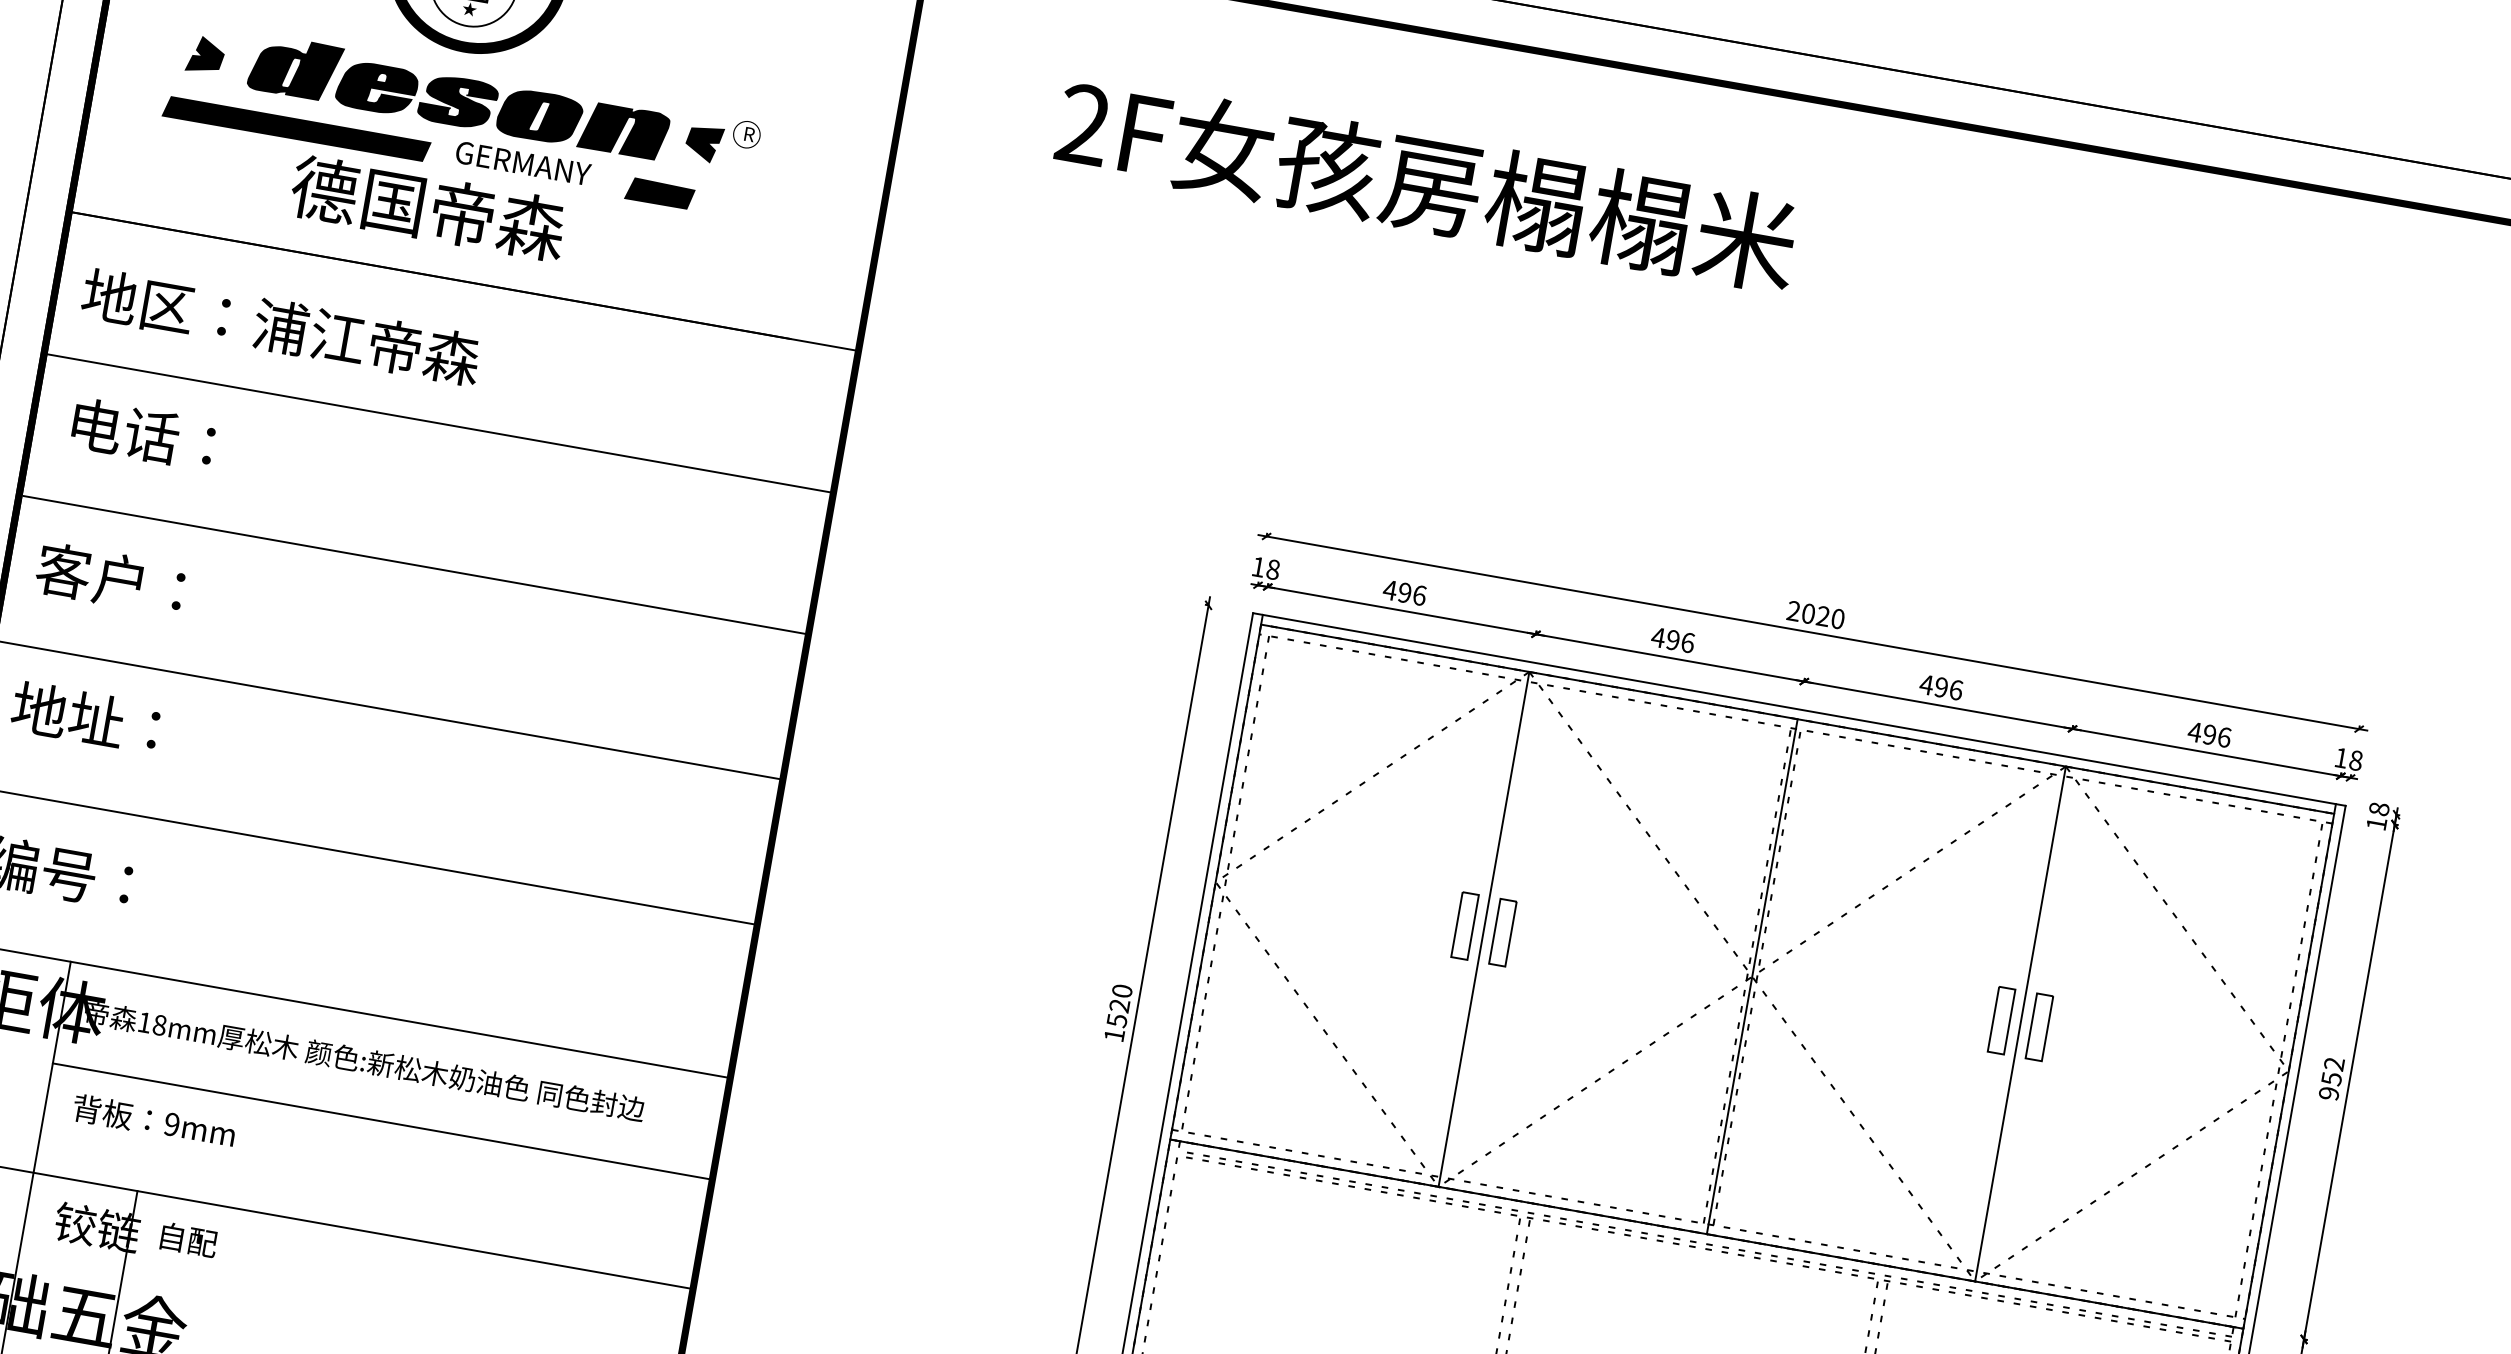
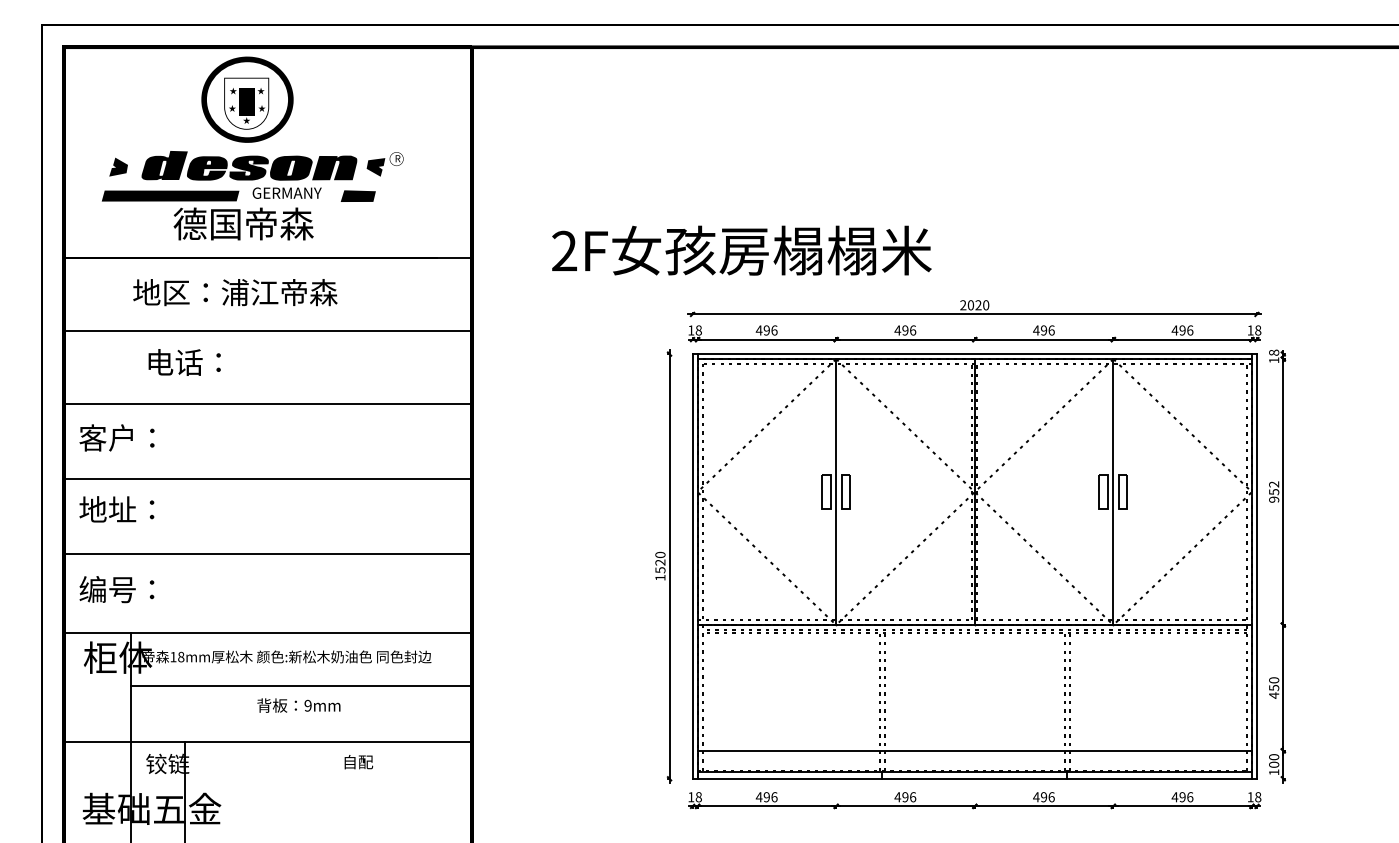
text: (1426, 183) -> (741, 250), moved
text: (281, 326) -> (235, 292), moved
text: (142, 434) -> (184, 362), moved
text: (153, 1120) -> (298, 705), moved
text: (188, 1240) -> (358, 762), moved

